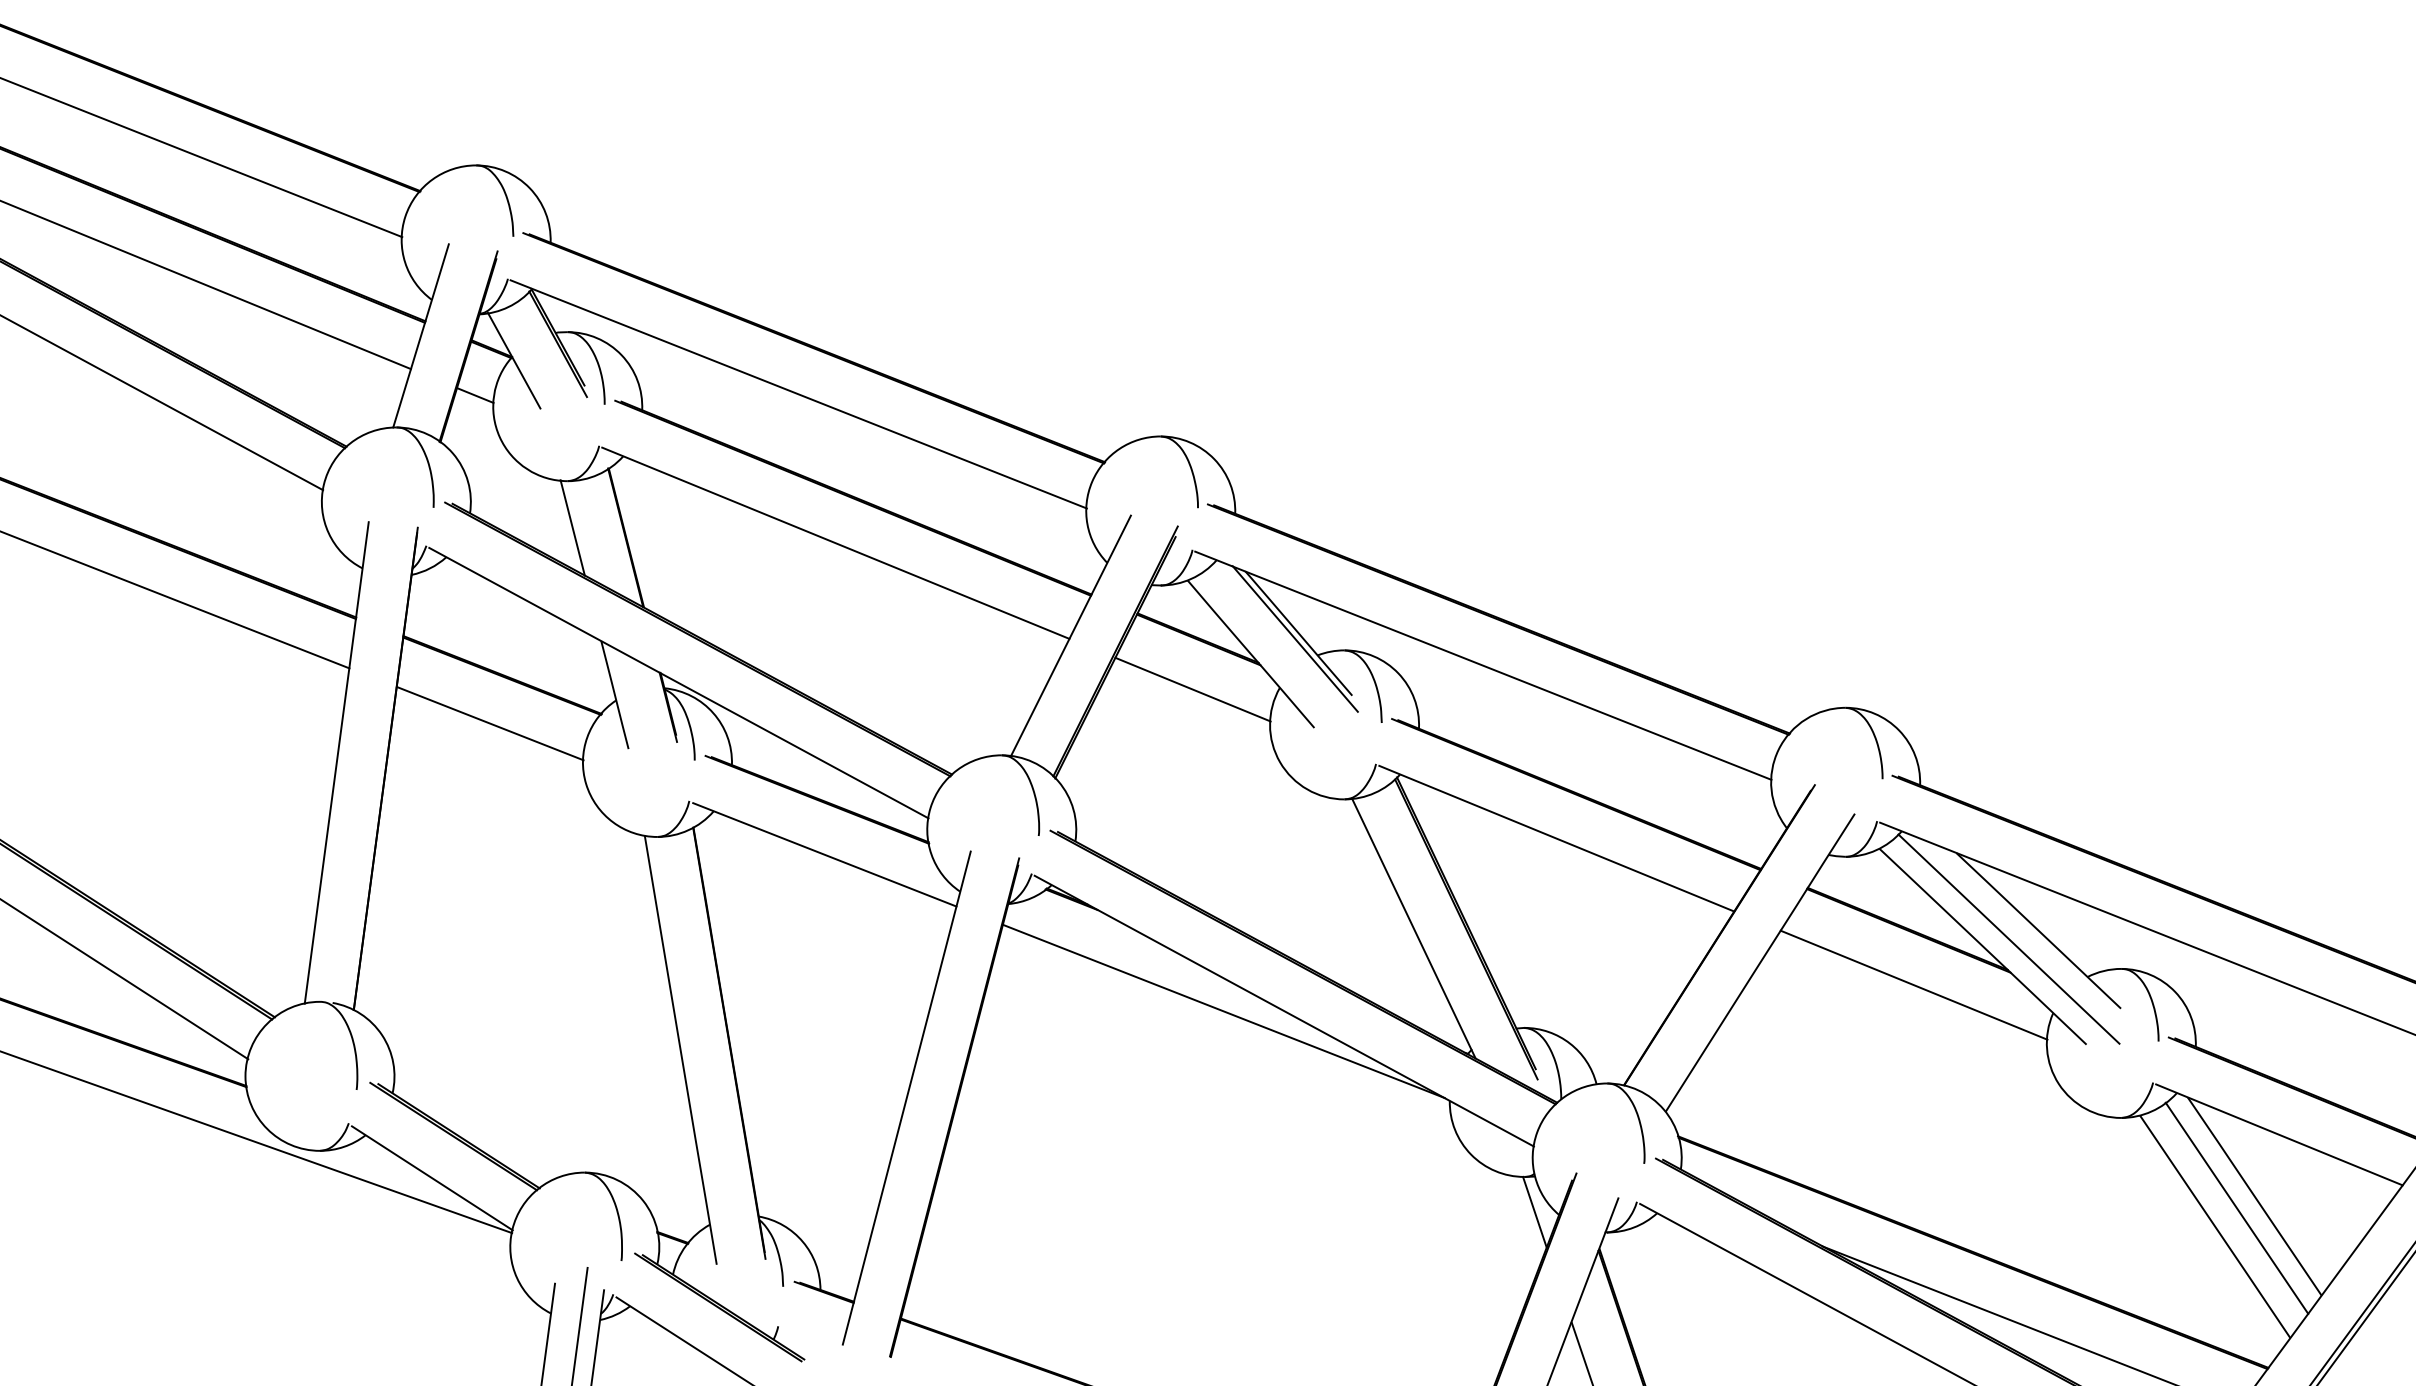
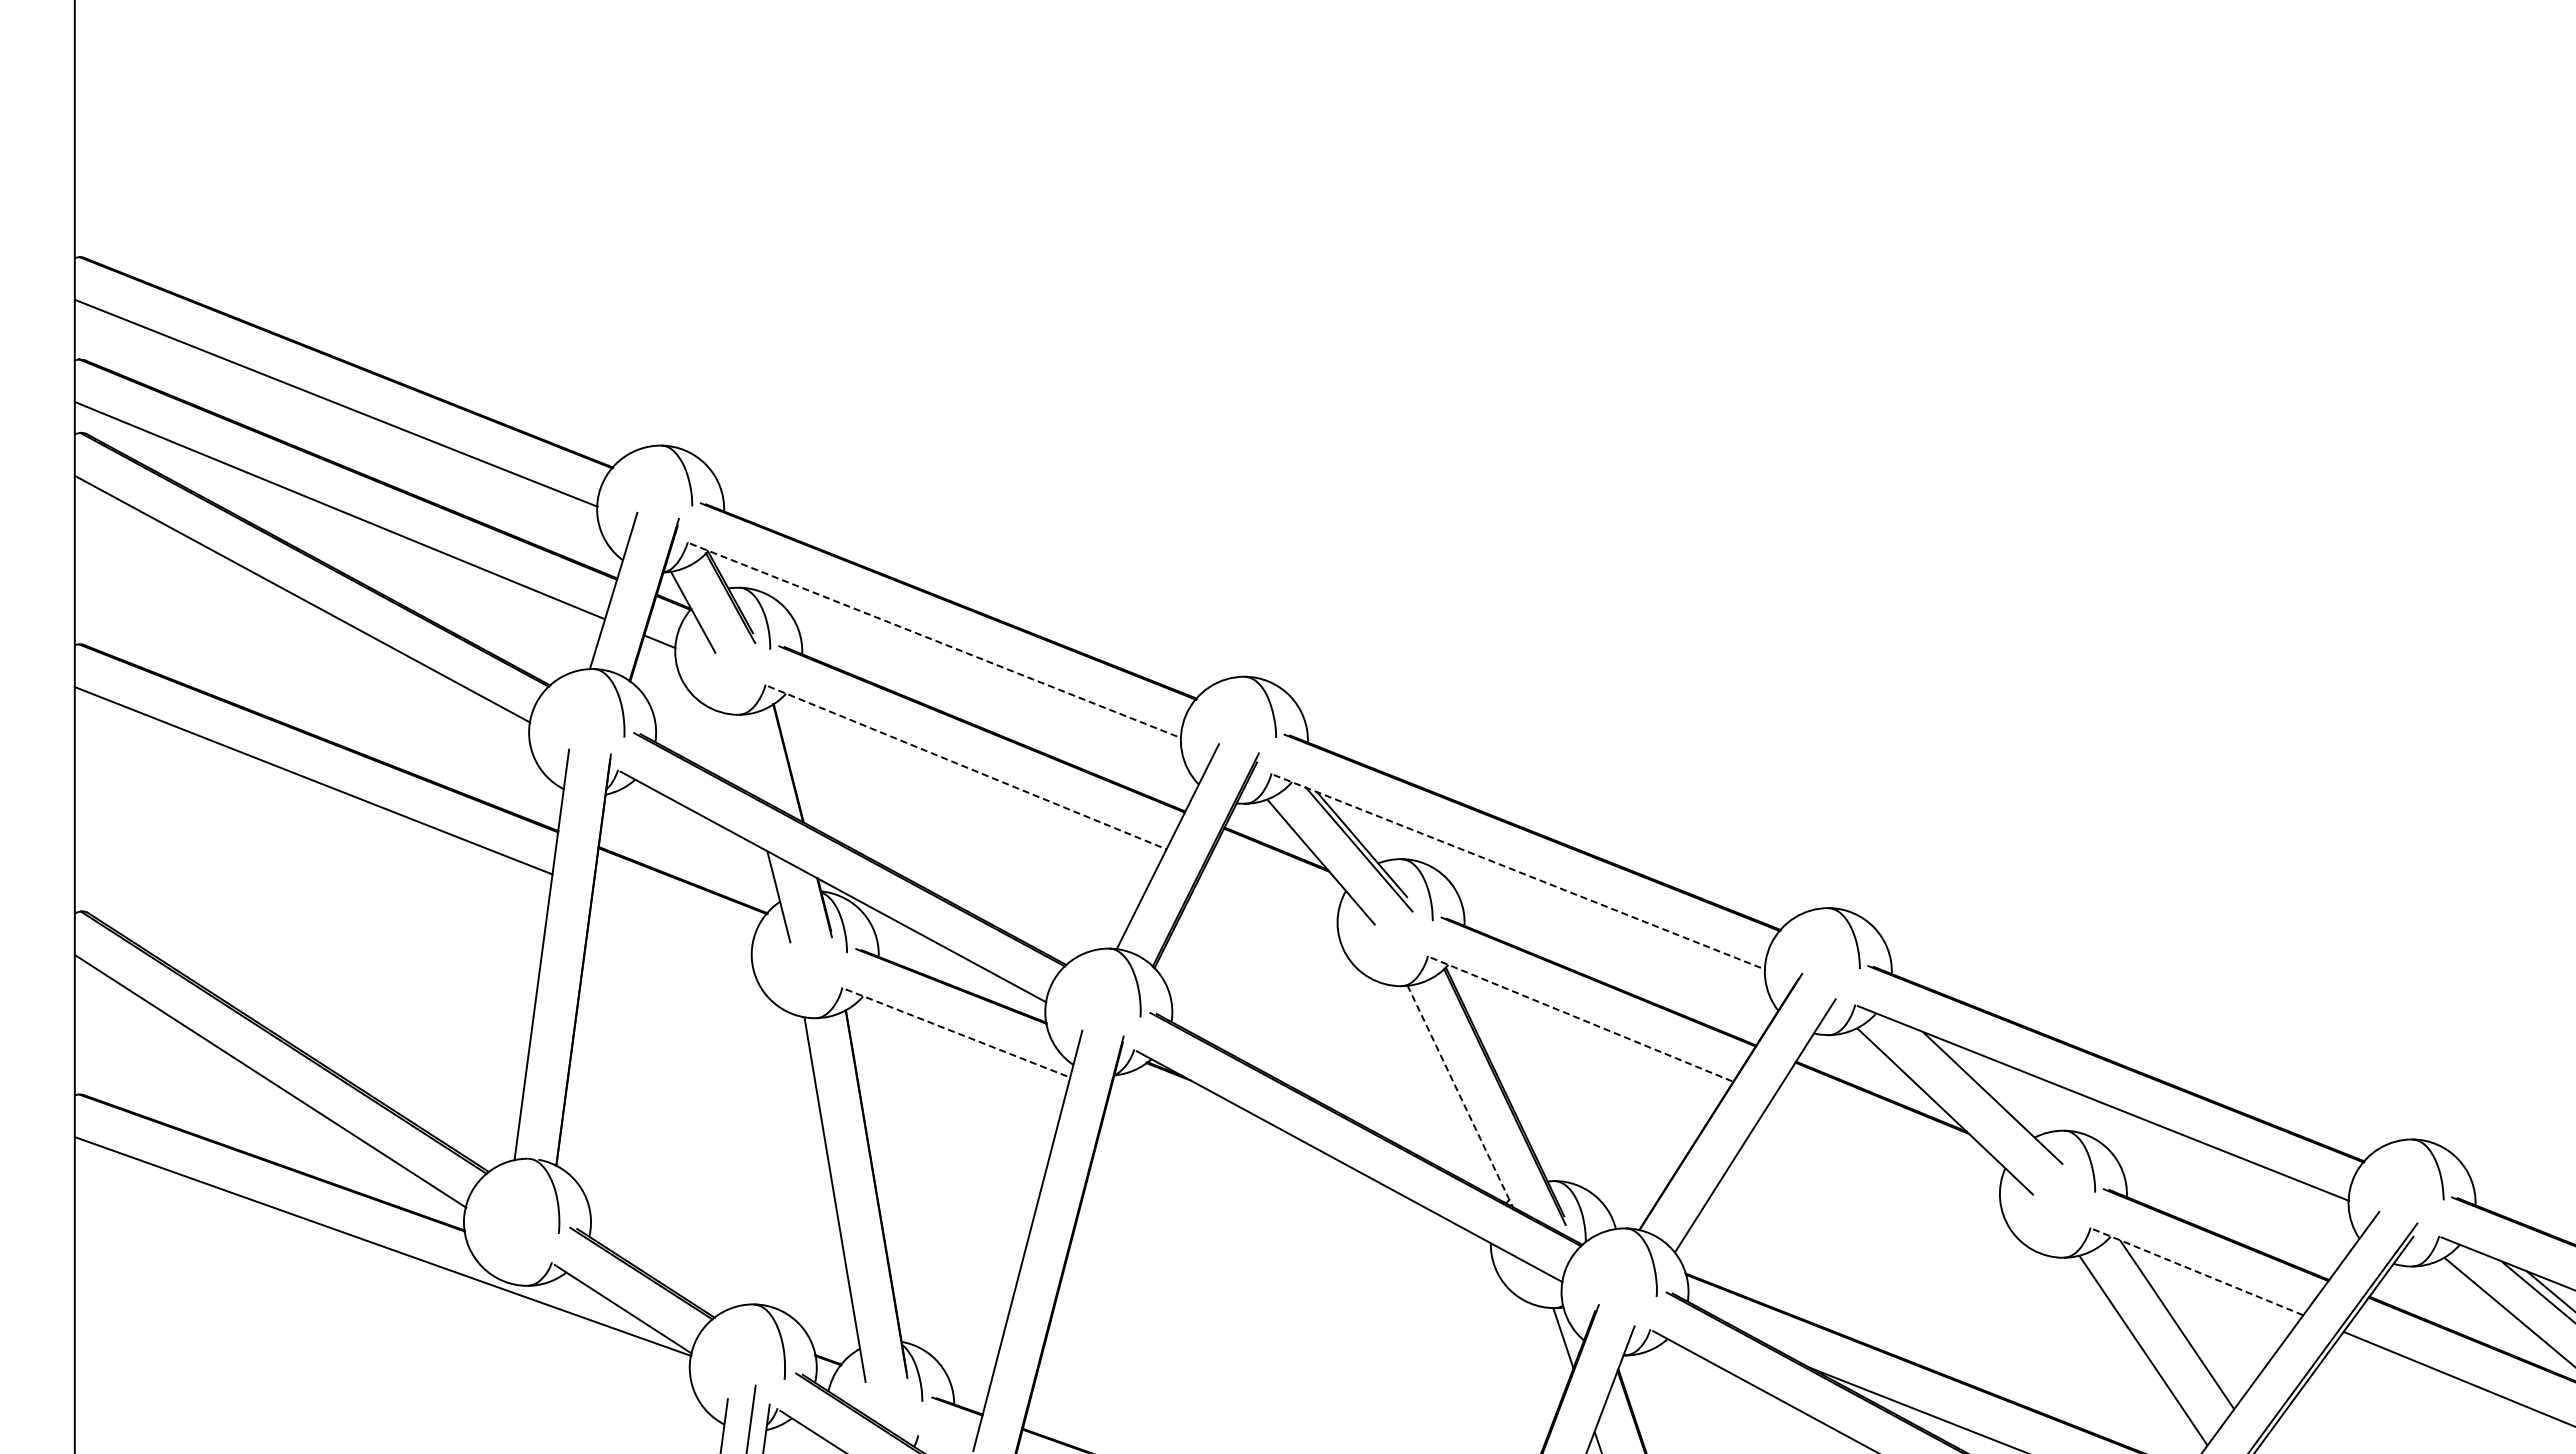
line: (799, 395) -> (936, 641), solid -> dashed
line: (572, 527) -> (742, 754), removed
line: (836, 542) -> (967, 767), solid -> dashed
line: (1483, 666) -> (1519, 872), solid -> dashed
line: (1192, 689) -> (1271, 892), removed
line: (490, 723) -> (672, 921), removed
line: (1557, 838) -> (1582, 1019), solid -> dashed
line: (824, 854) -> (957, 1033), solid -> dashed
line: (1414, 928) -> (1460, 1096), solid -> dashed
line: (2008, 939) -> (1967, 1105), removed
line: (1913, 985) -> (1886, 1144), removed
line: (1223, 1010) -> (1297, 1166), removed
line: (2279, 1135) -> (2198, 1272), solid -> dashed
line: (2236, 1207) -> (2161, 1334), removed

